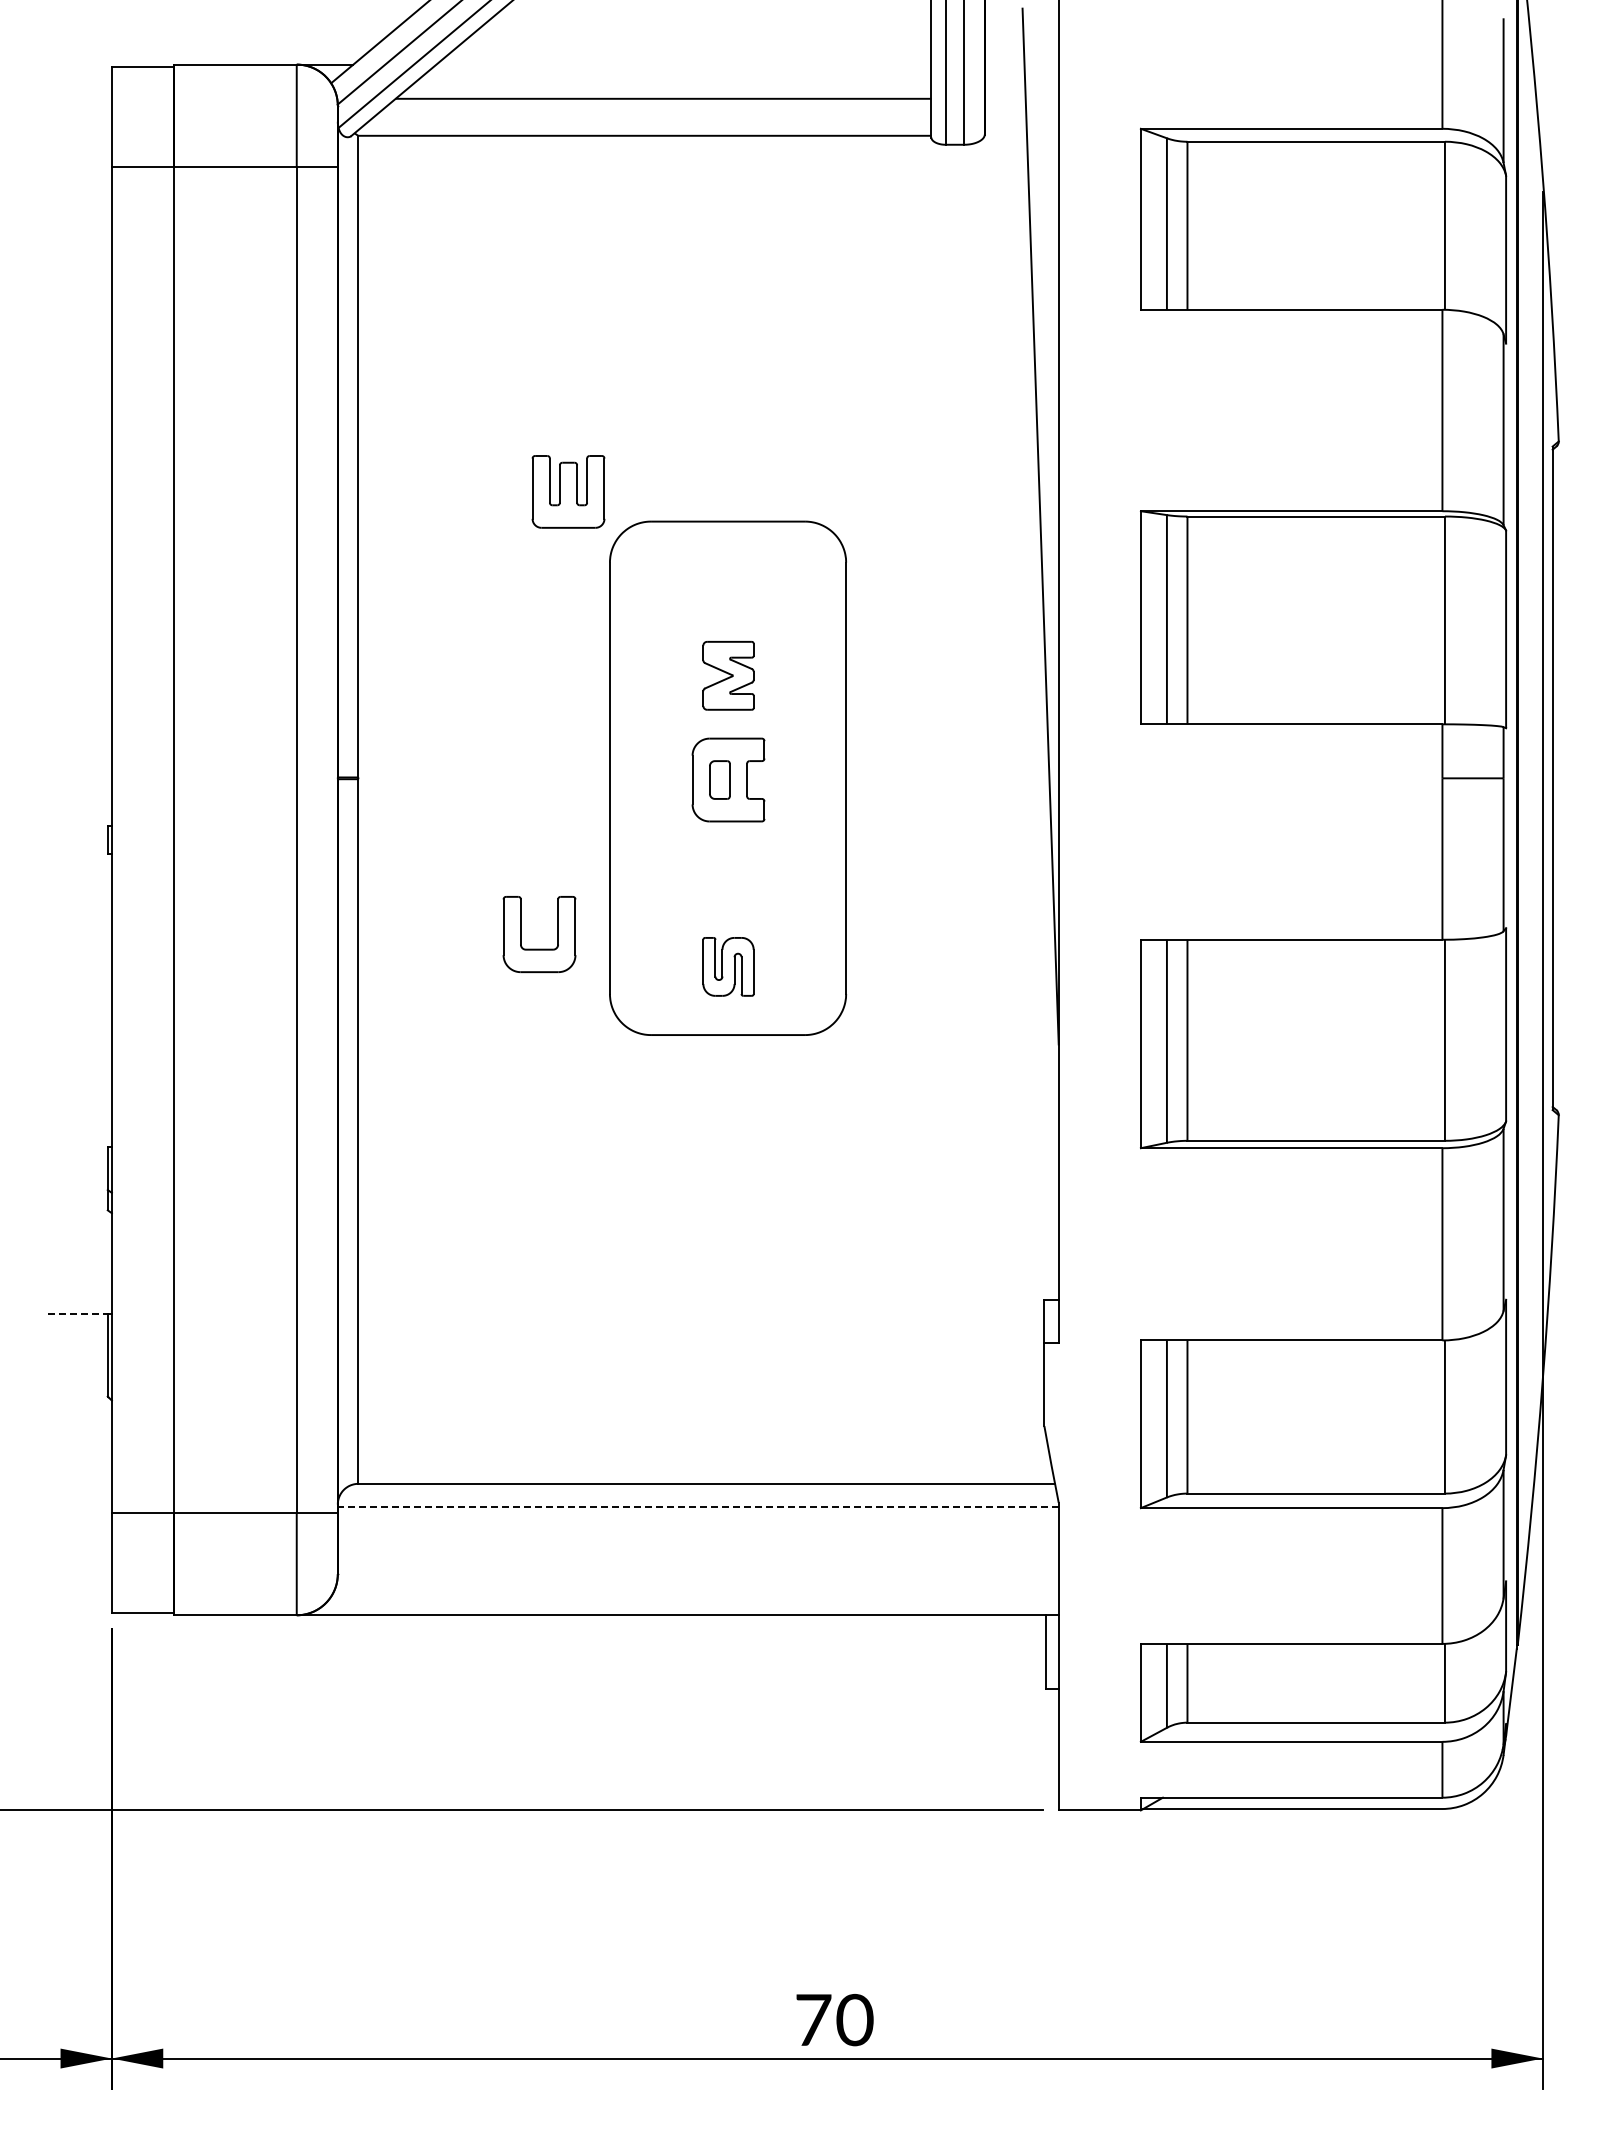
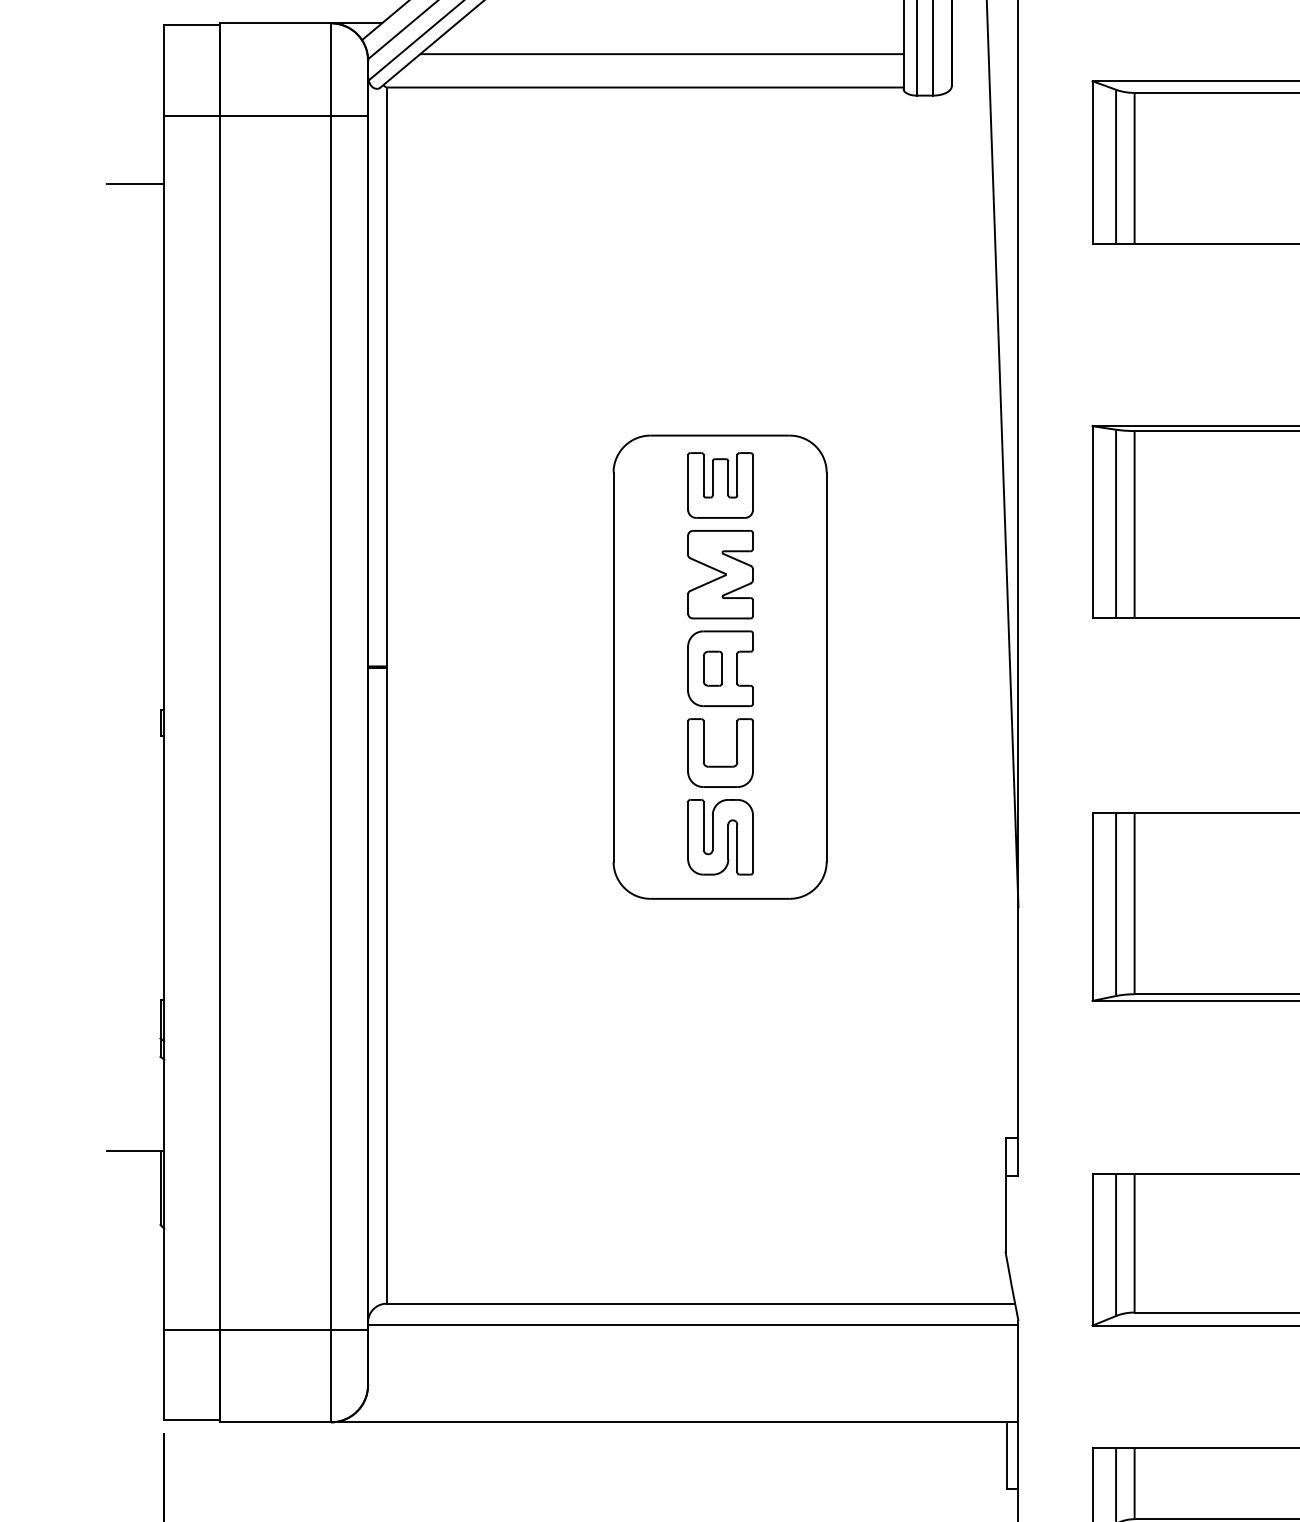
line: (79, 242) -> (134, 183), added
part: (568, 491) -> (720, 485), moved
part: (728, 675) -> (720, 574), size x1.43
part: (539, 948) -> (720, 765), moved
part: (728, 966) -> (720, 836), size x1.43
line: (78, 1314) -> (134, 1150), dashed -> solid
line: (697, 1507) -> (692, 1325), dashed -> solid

